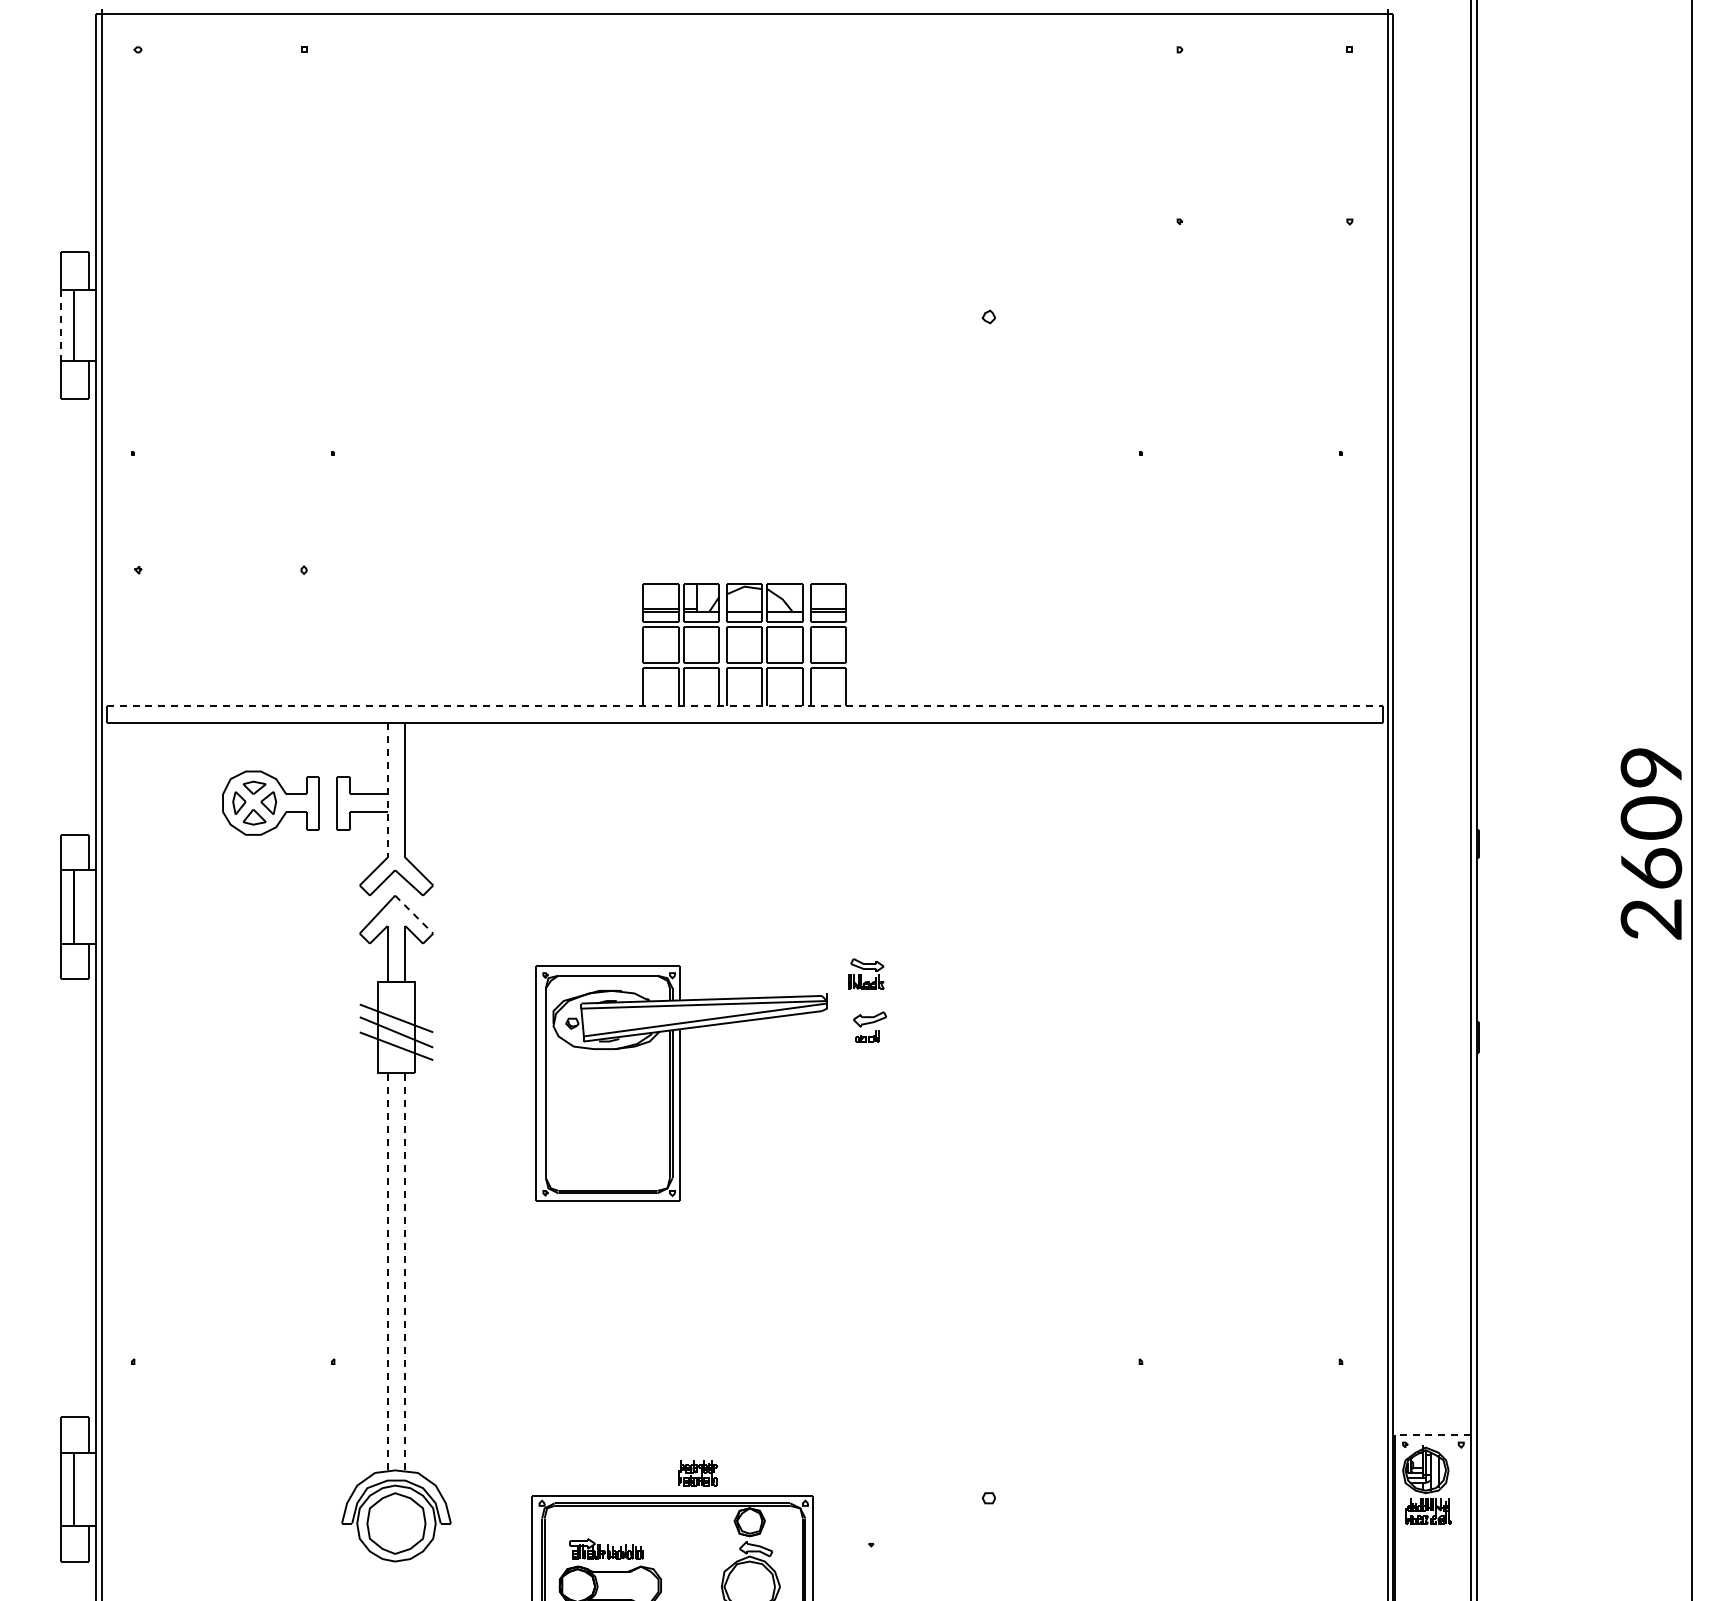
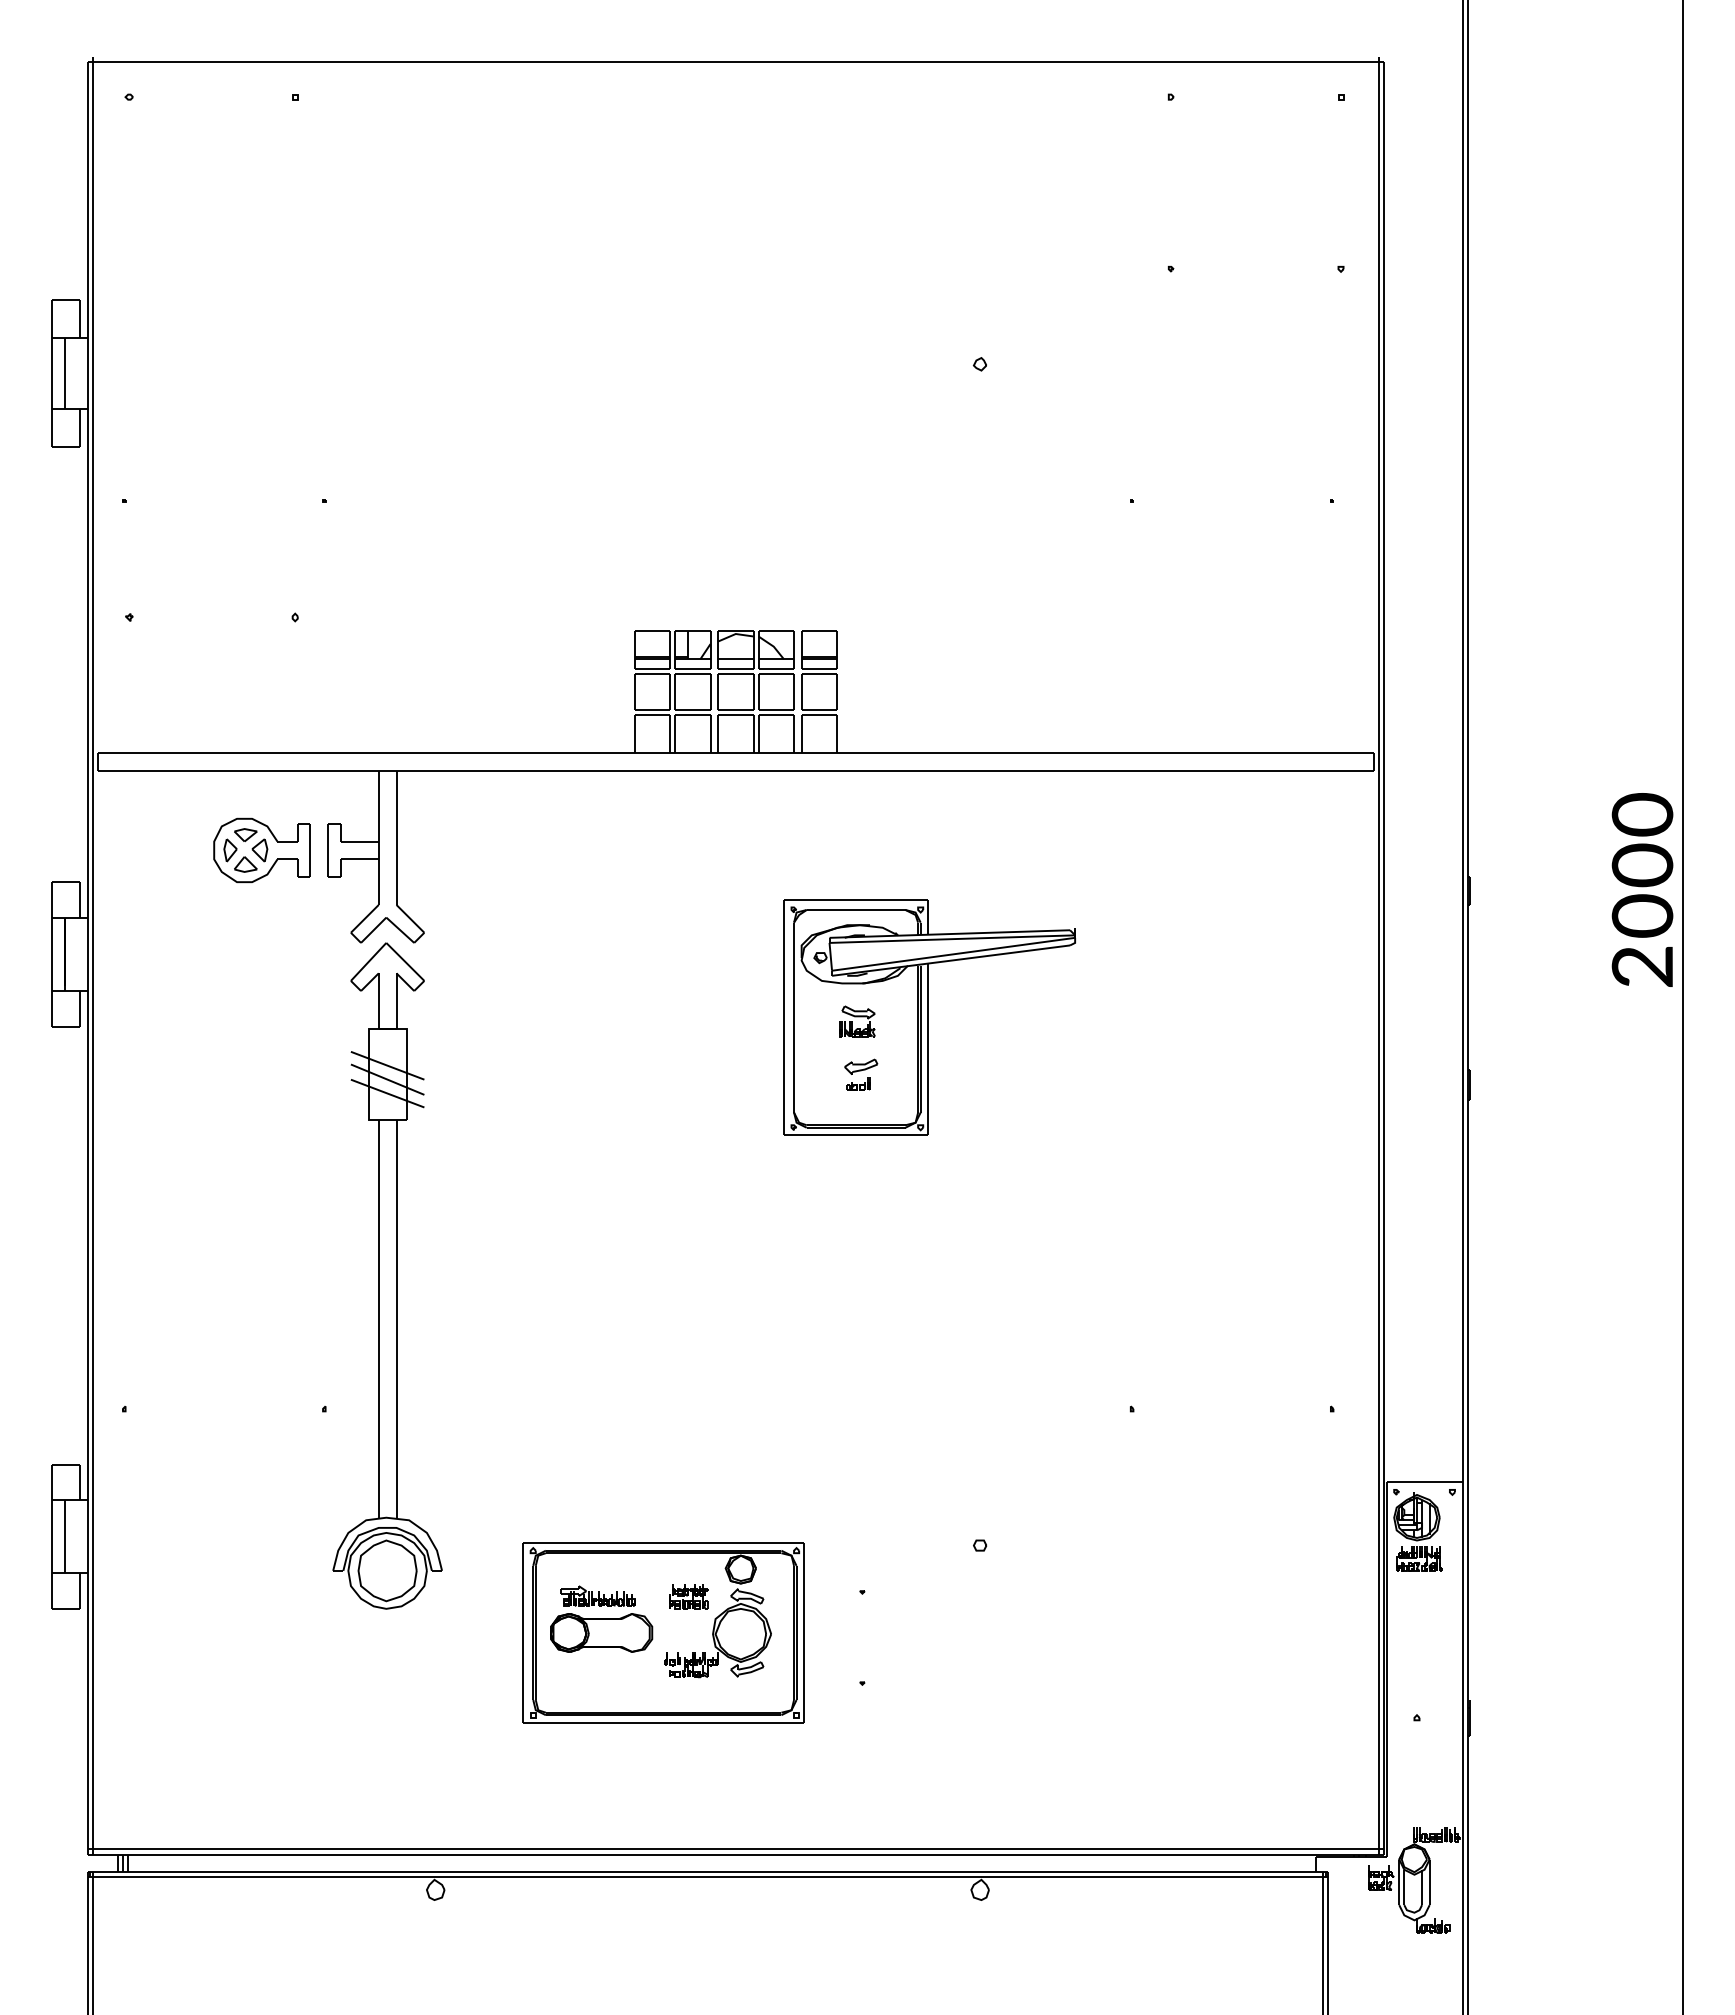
line: (61, 326) -> (52, 373), dashed -> solid
line: (745, 706) -> (736, 753), dashed -> solid
text: (1651, 767) -> (1642, 814), 9 -> 0
line: (387, 791) -> (378, 838), dashed -> solid
text: (1650, 868) -> (1641, 915), 6 -> 0
line: (414, 914) -> (405, 961), dashed -> solid
part: (681, 1083) -> (929, 1017), moved
line: (387, 1271) -> (378, 1318), dashed -> solid
line: (405, 1271) -> (396, 1318), dashed -> solid
line: (1433, 1435) -> (1424, 1482), dashed -> solid
part: (697, 1473) -> (688, 1596), moved

